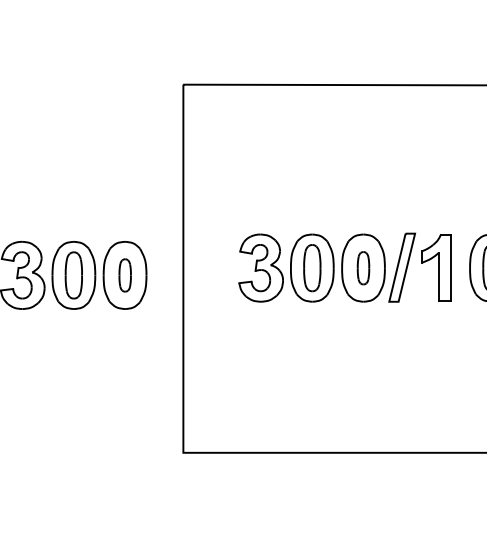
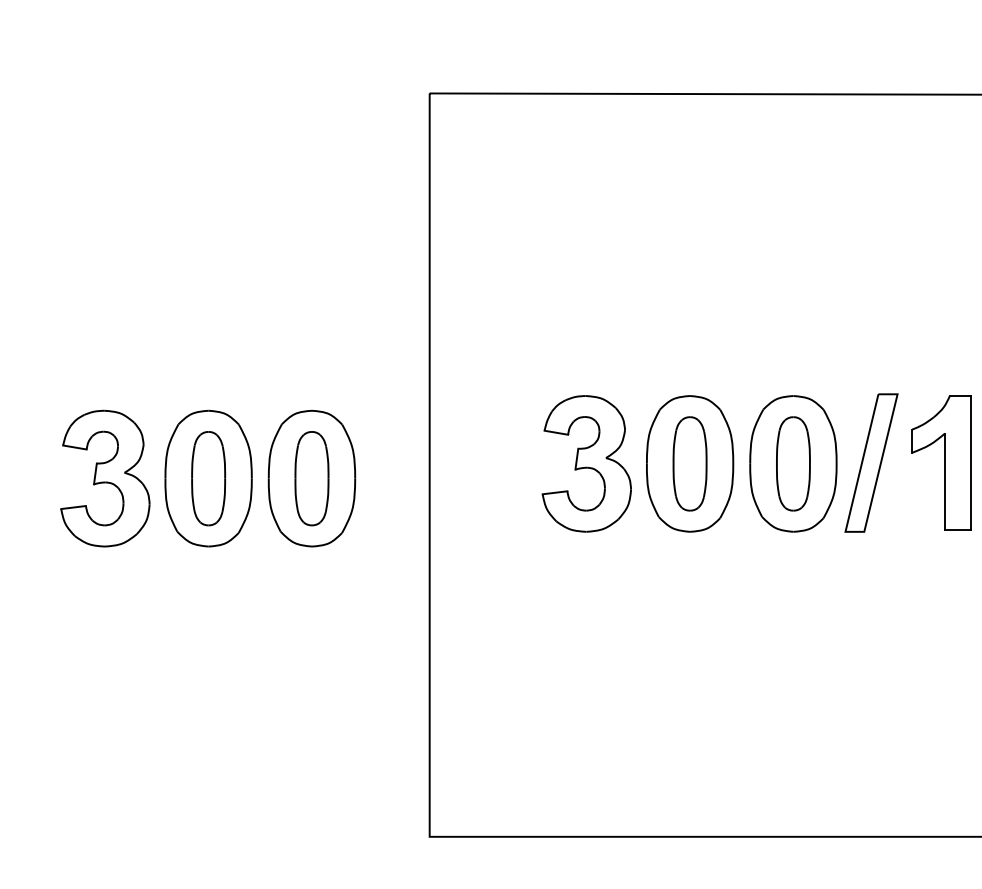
part: (363, 268) -> (793, 464), size x1.43
part: (125, 275) -> (312, 478), size x1.43

